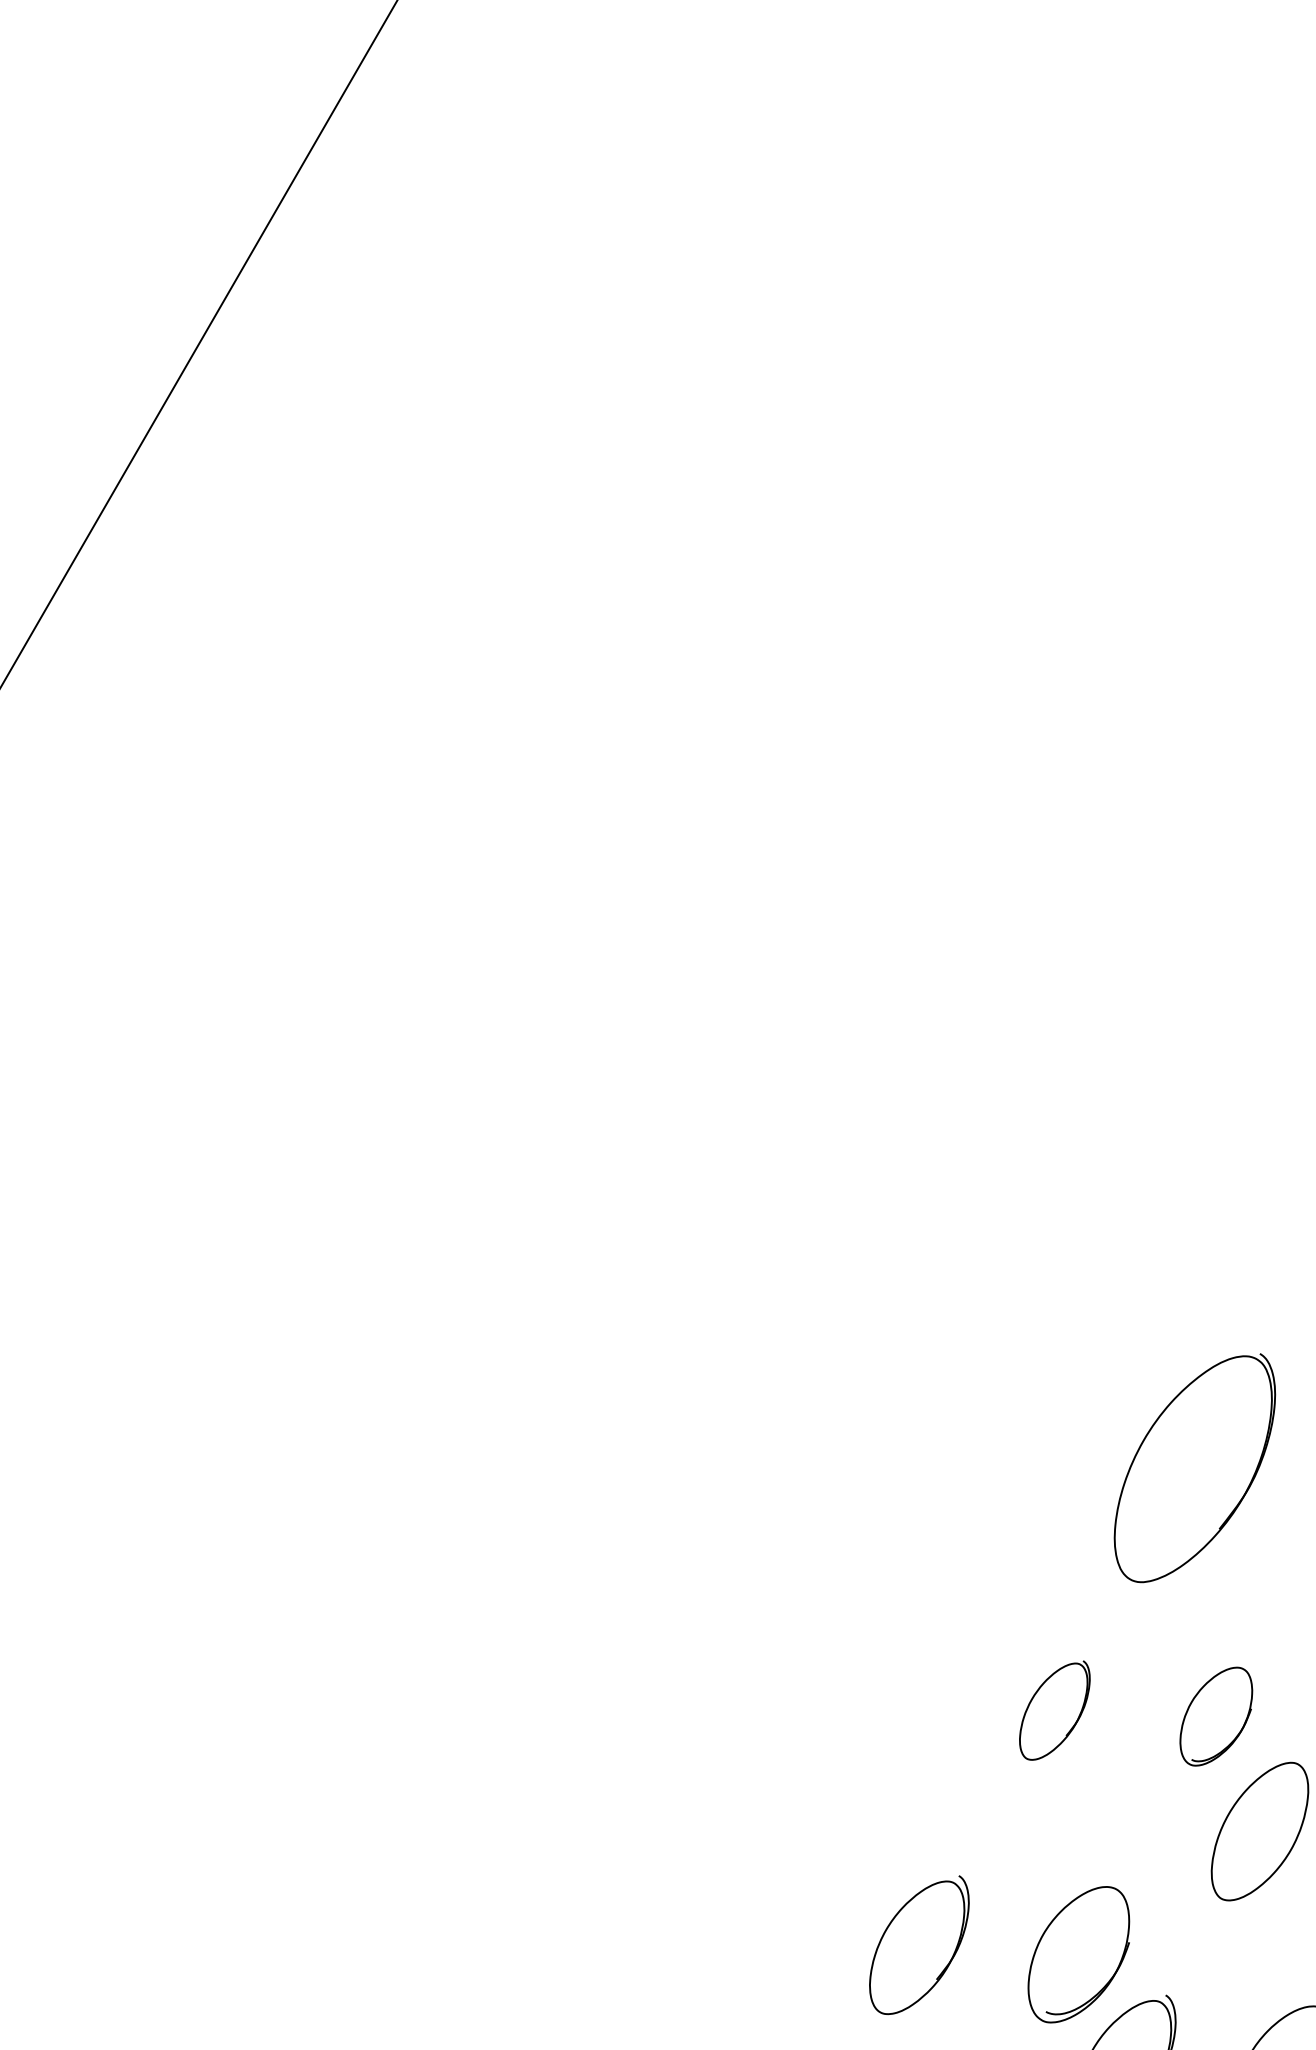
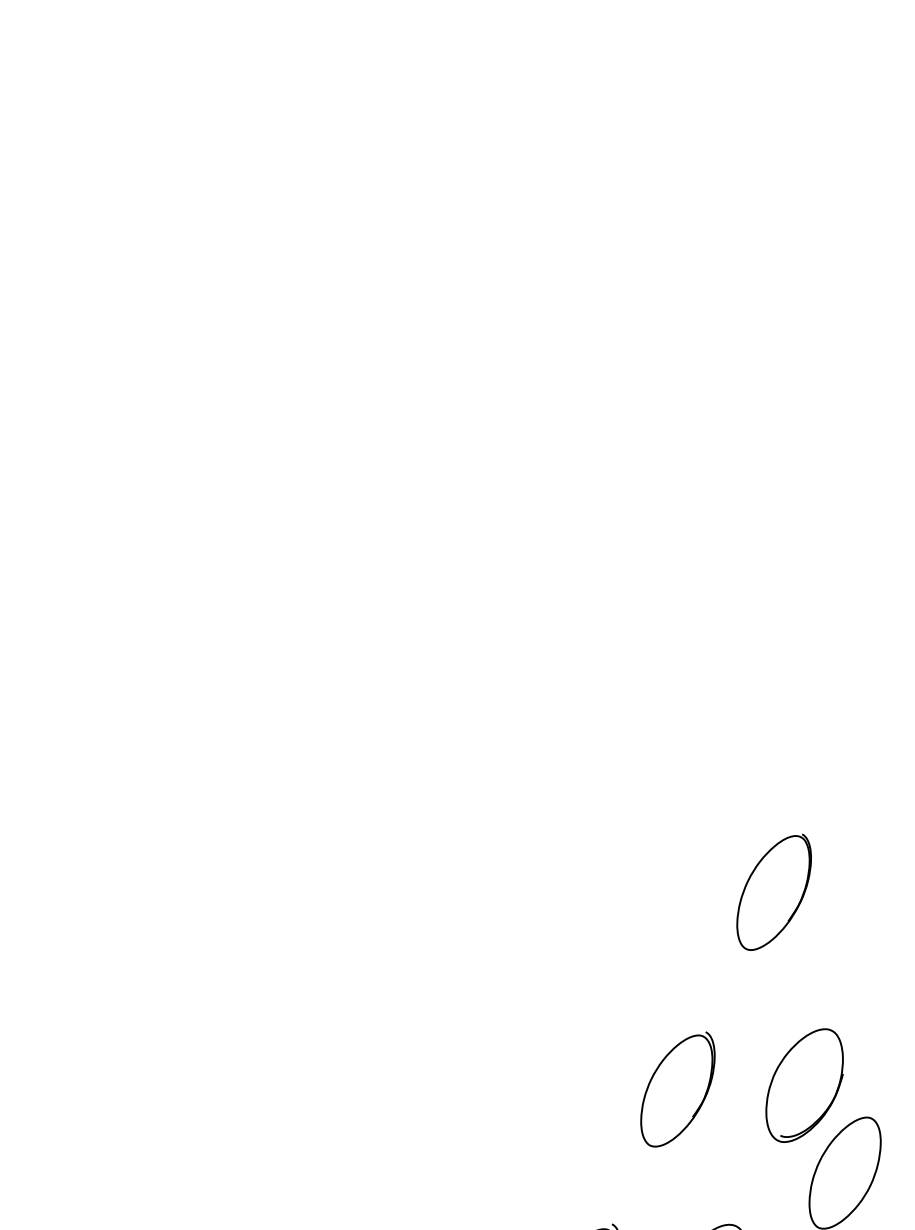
part: (1194, 1468) -> (774, 892), size x0.62
part: (1054, 1710) -> (677, 1089), size x1.43
part: (1216, 1716) -> (804, 1085), size x1.43

